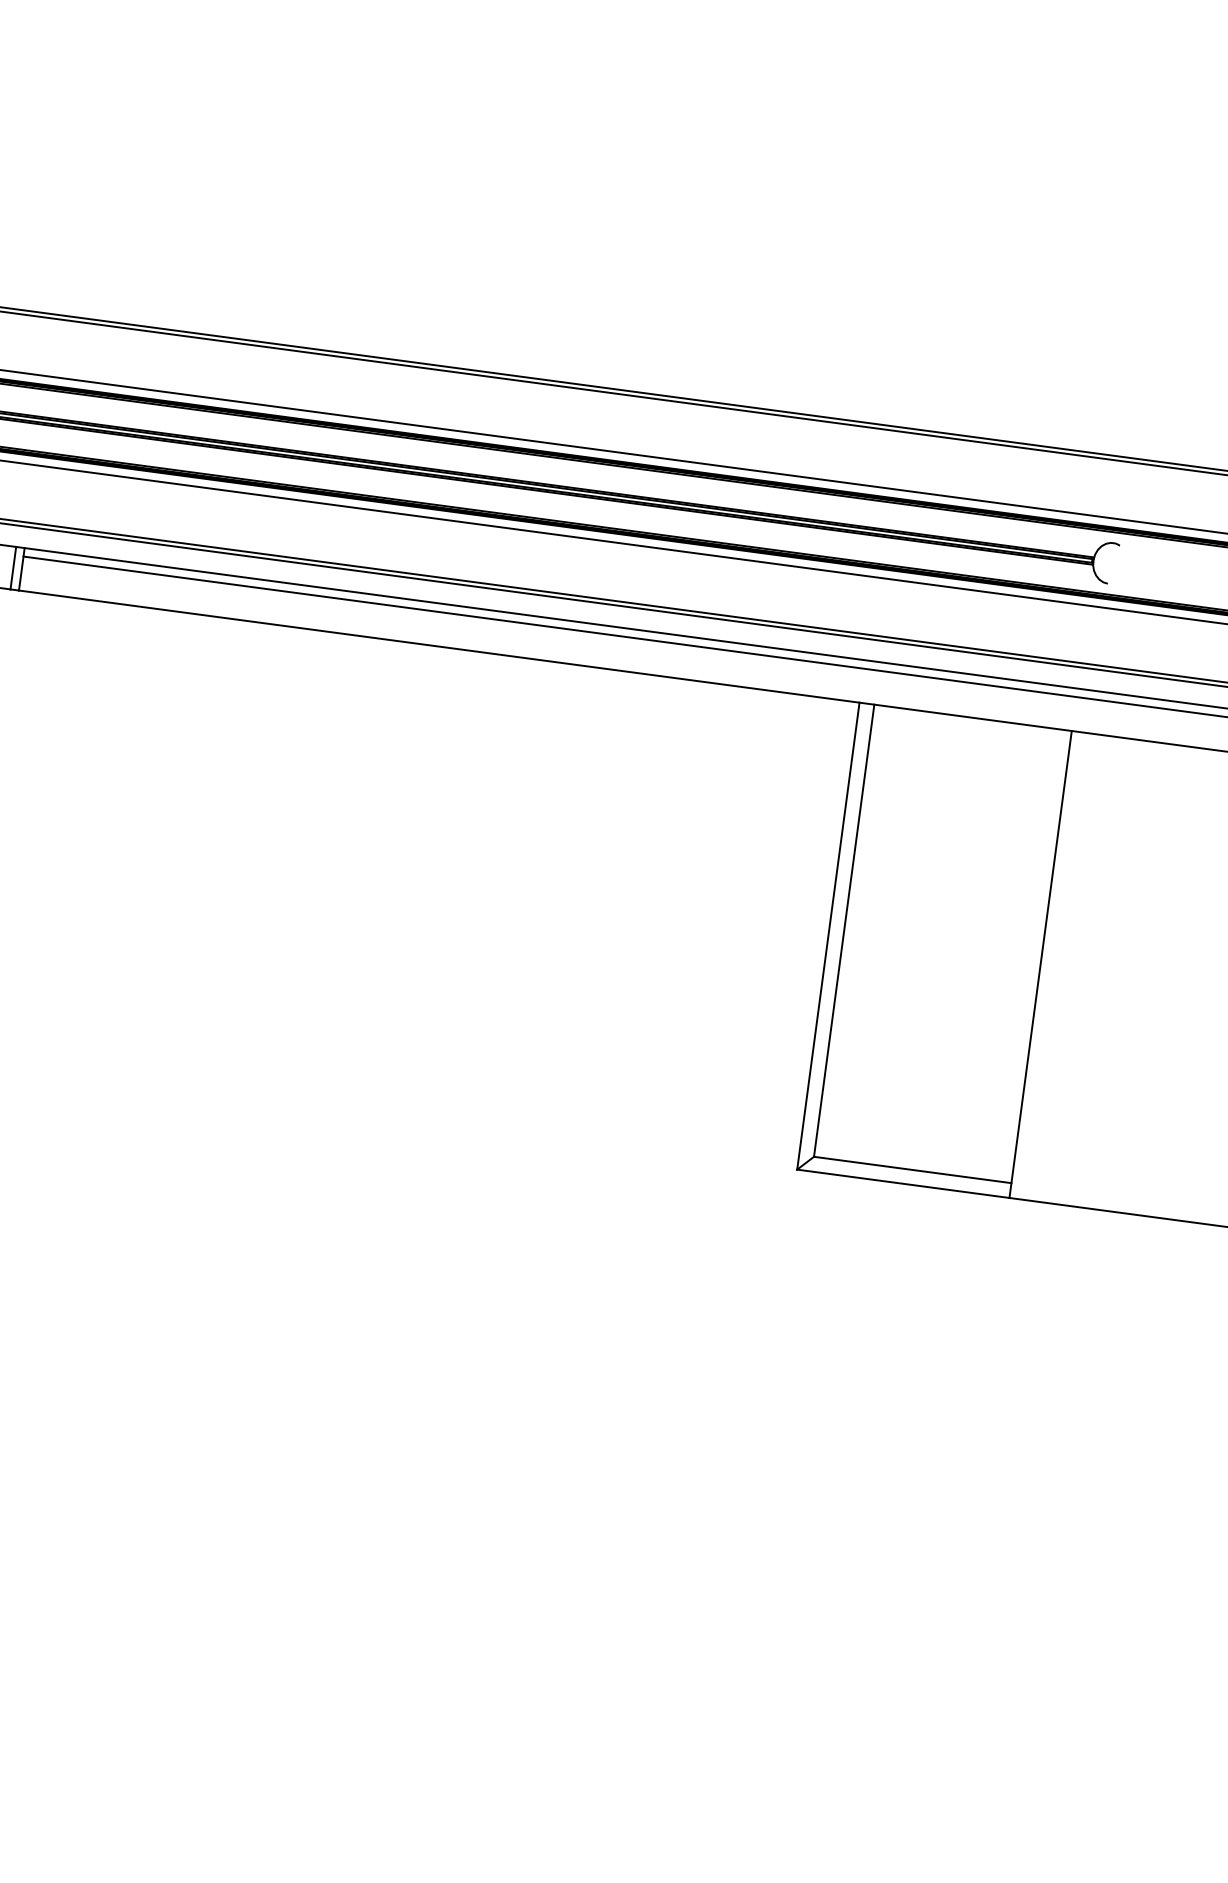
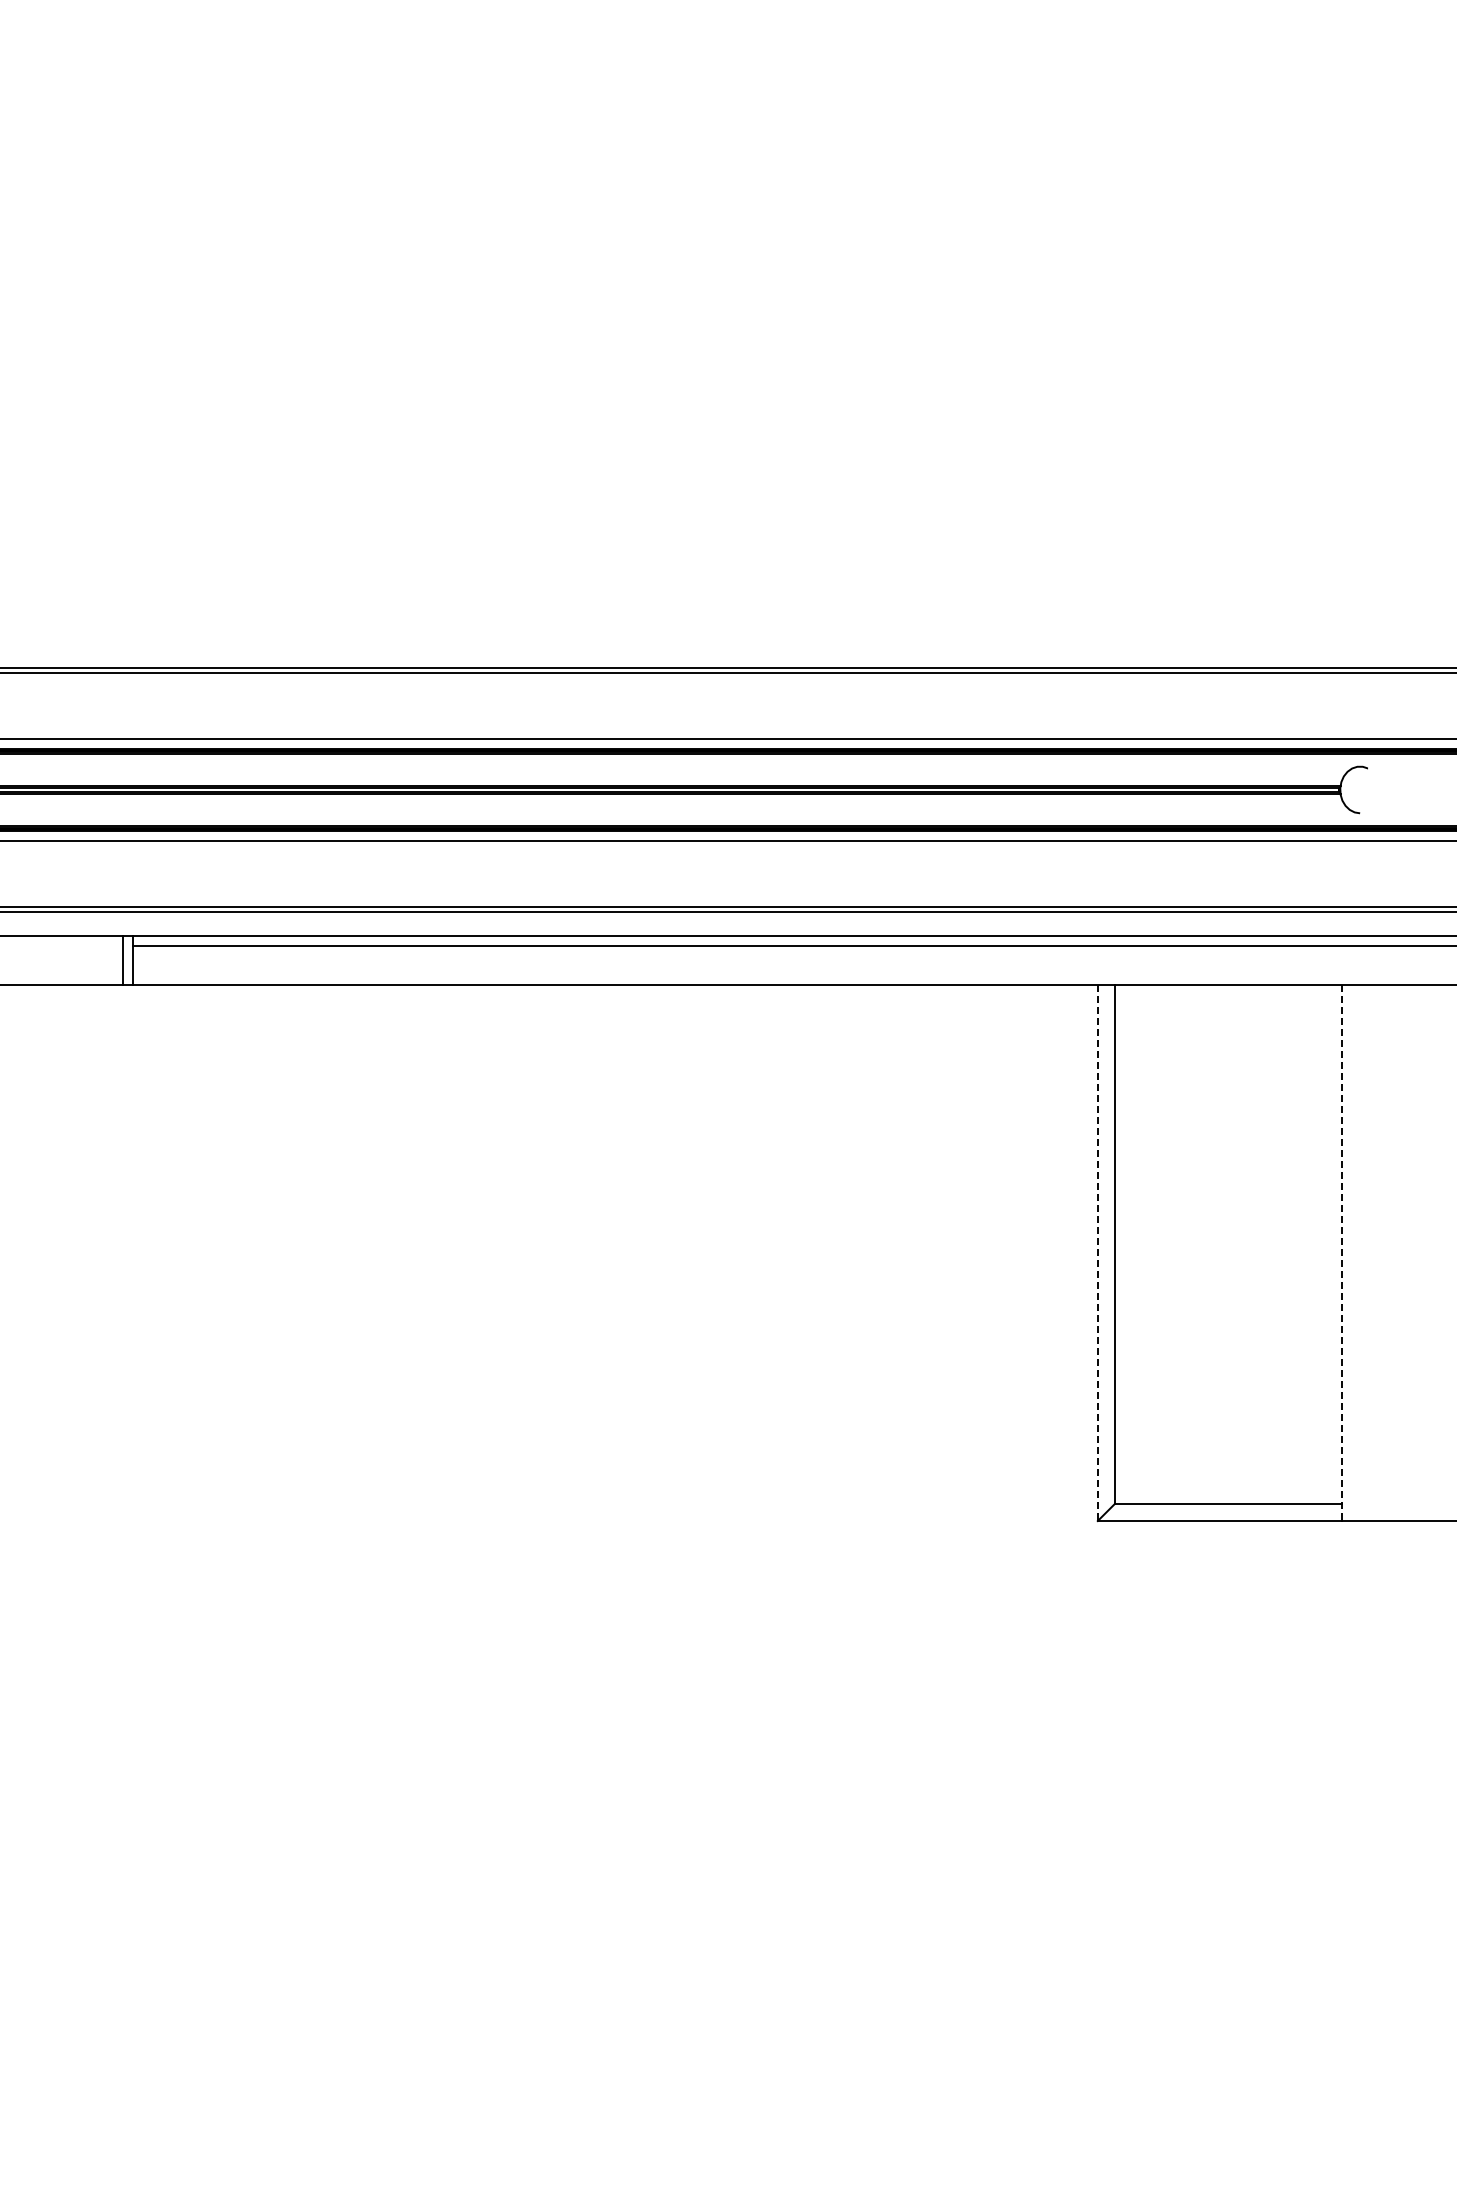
line: (828, 936) -> (1097, 1253), solid -> dashed
line: (1040, 964) -> (1341, 1253), solid -> dashed

